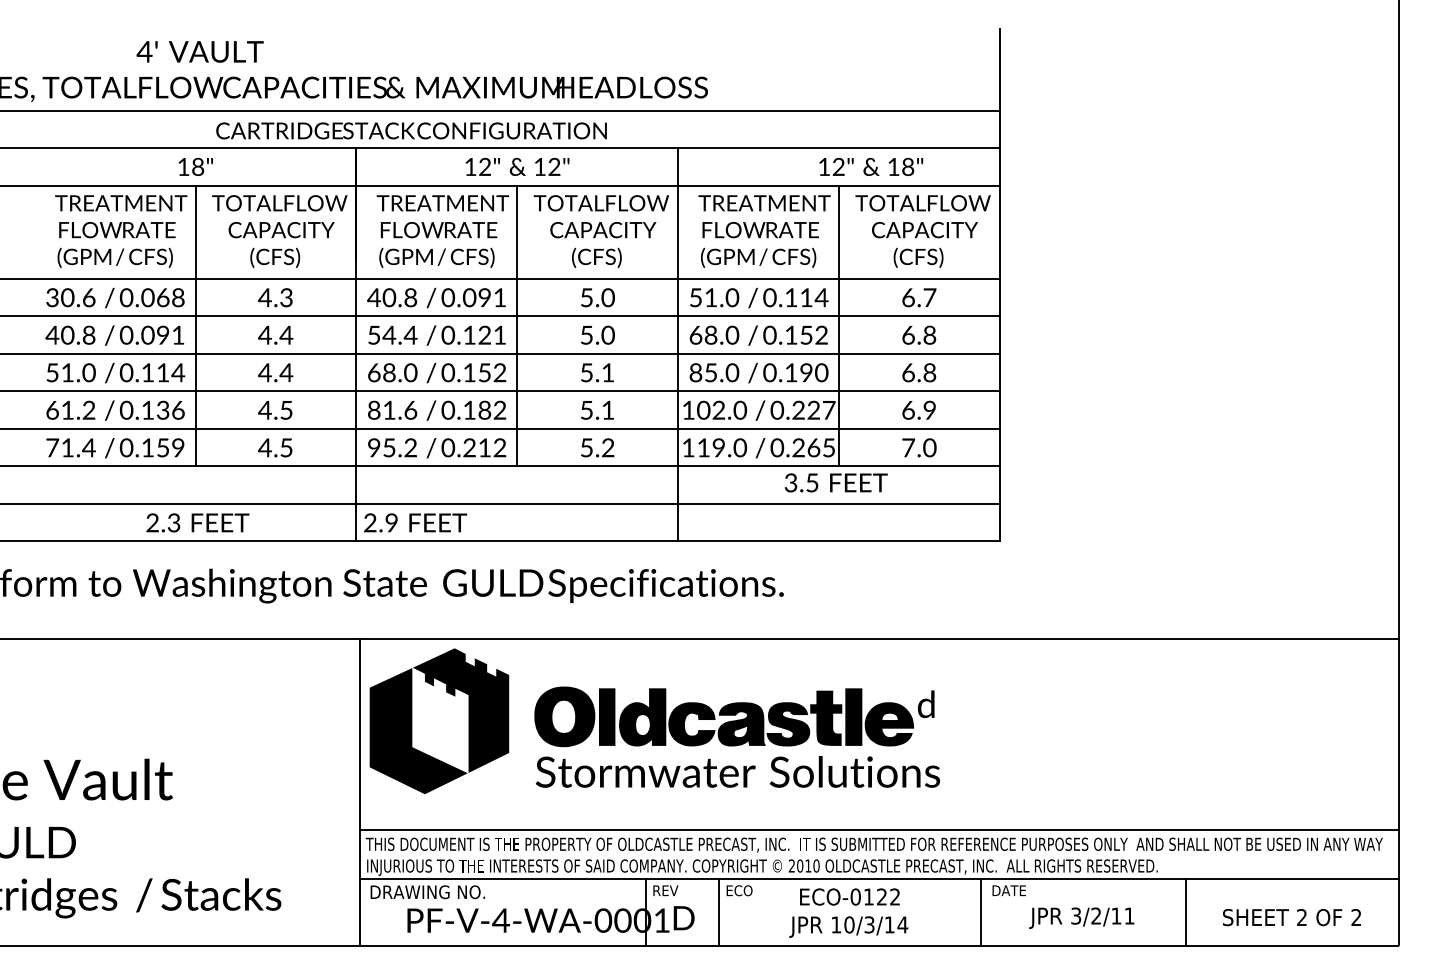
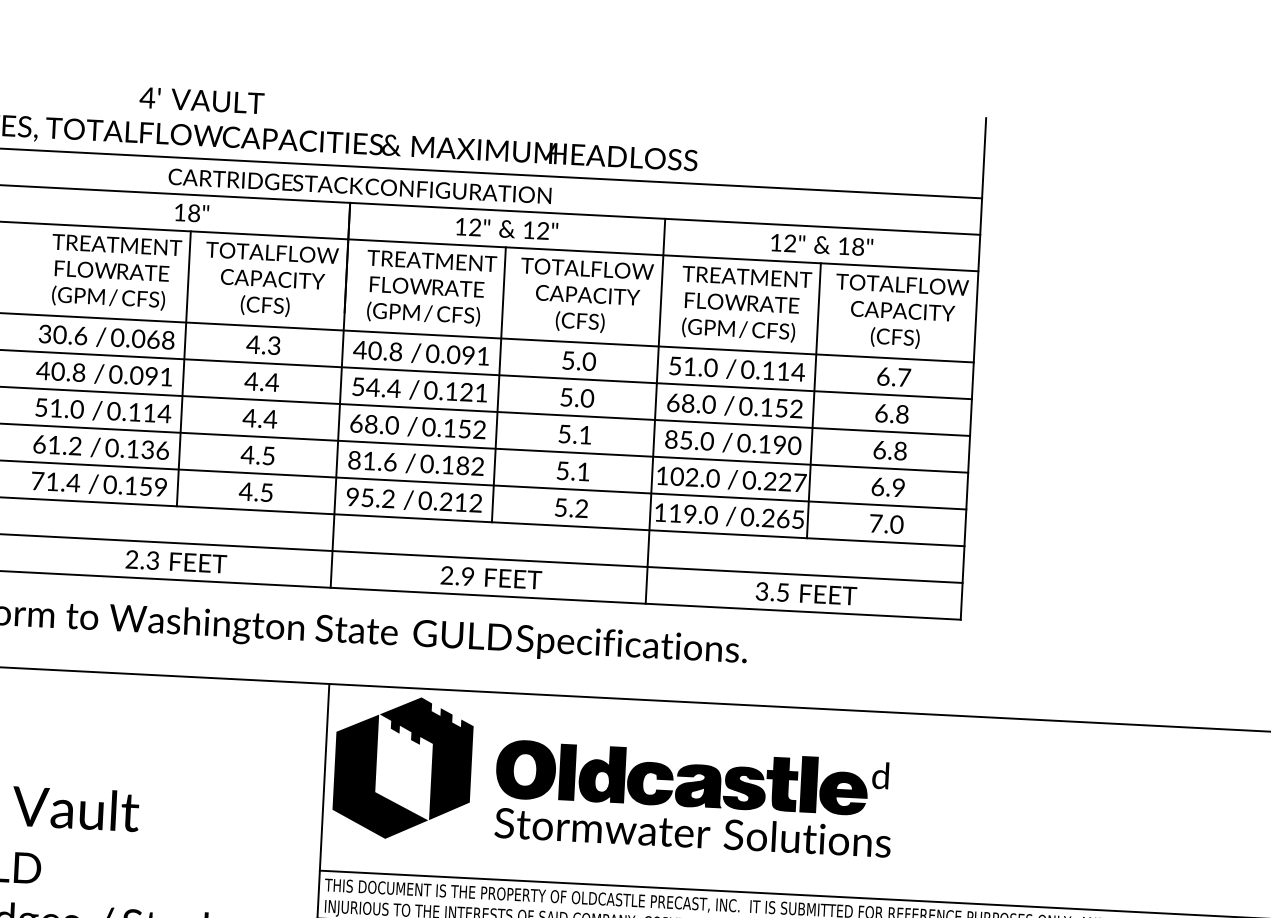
text: (411, 130) -> (359, 185), moved
text: (871, 166) -> (822, 244), moved
text: (835, 482) -> (805, 593), moved
text: (415, 522) -> (491, 577), moved

